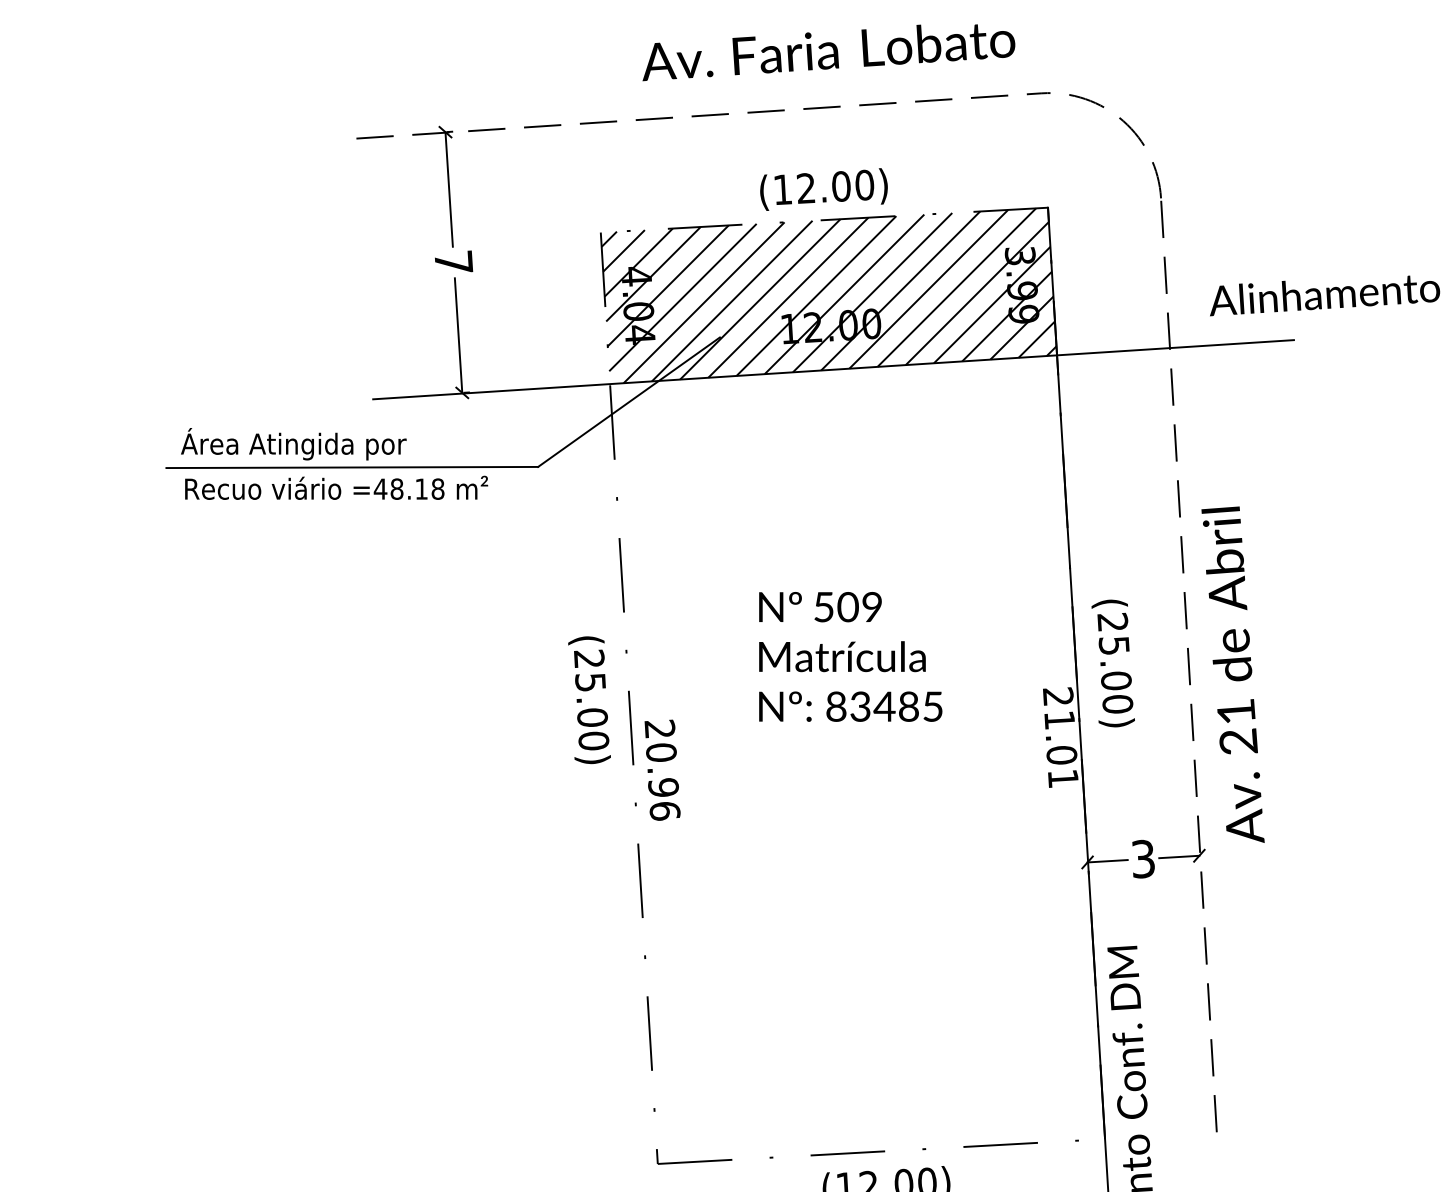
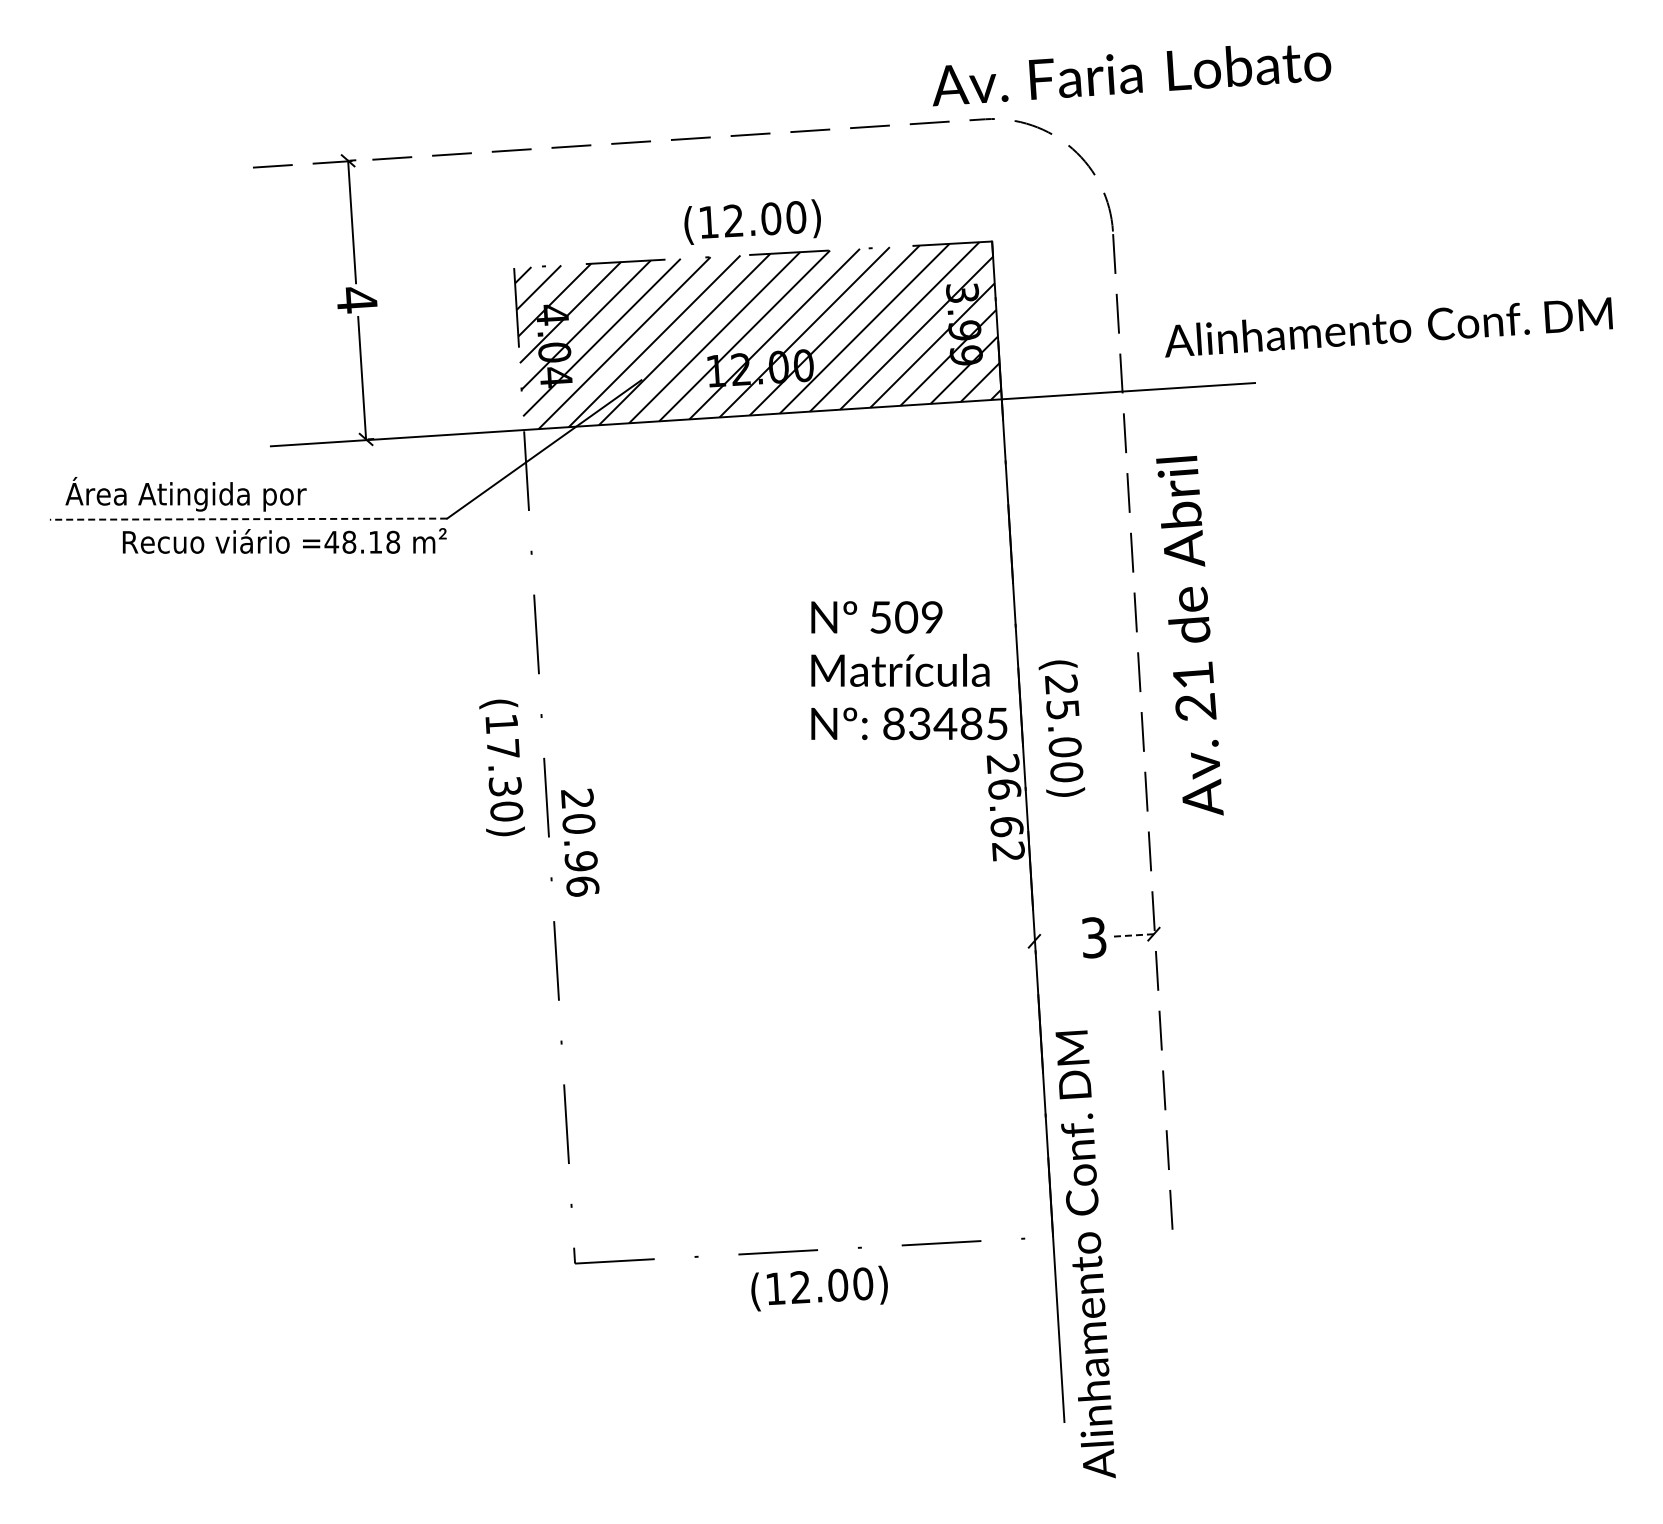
text: (829, 52) -> (1132, 75), moved
text: (453, 262) -> (356, 300), 7 -> 4
line: (352, 467) -> (248, 519), solid -> dashed
text: (336, 487) -> (284, 540), moved
text: (850, 656) -> (909, 670), moved
text: (1232, 674) -> (1189, 635), moved
text: (590, 687) -> (503, 754), (25.00) -> (17.30)
text: (1061, 749) -> (1006, 820), 21.01 -> 26.62
line: (1178, 857) -> (1131, 935), solid -> dashed
line: (1107, 860) -> (1055, 939), removed

